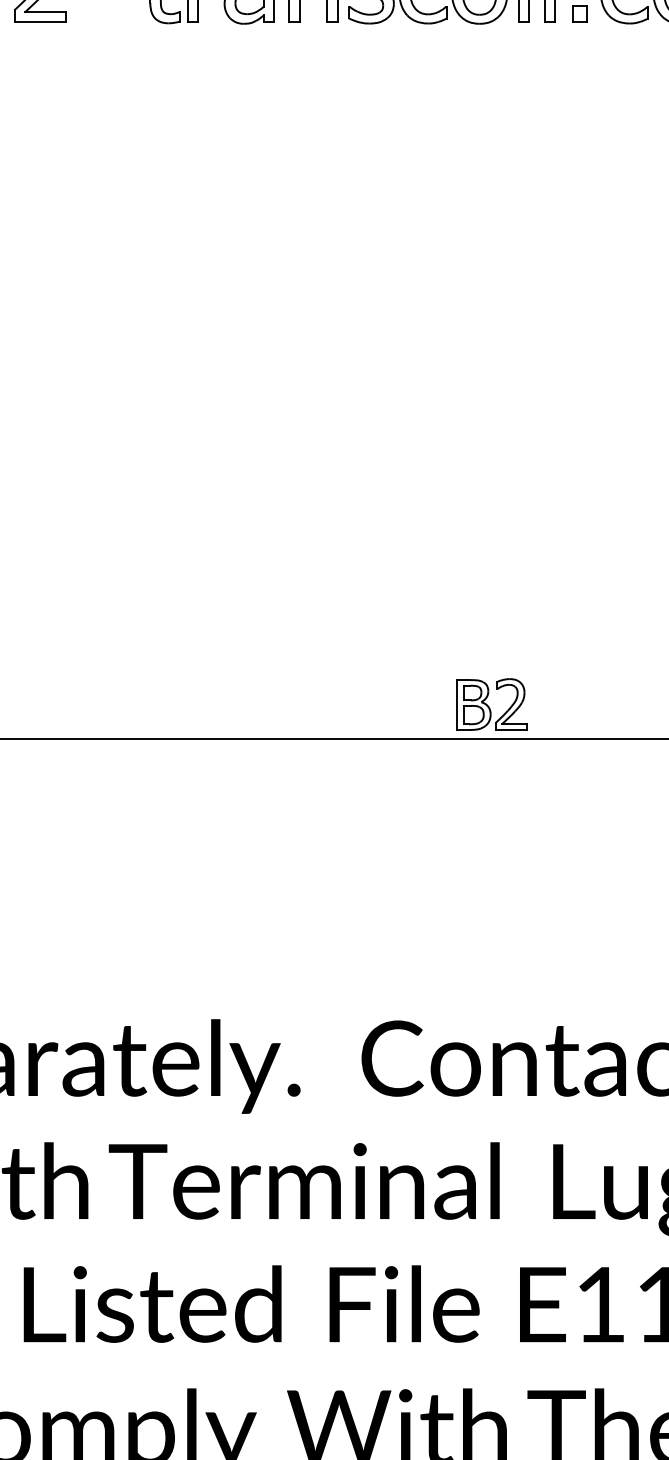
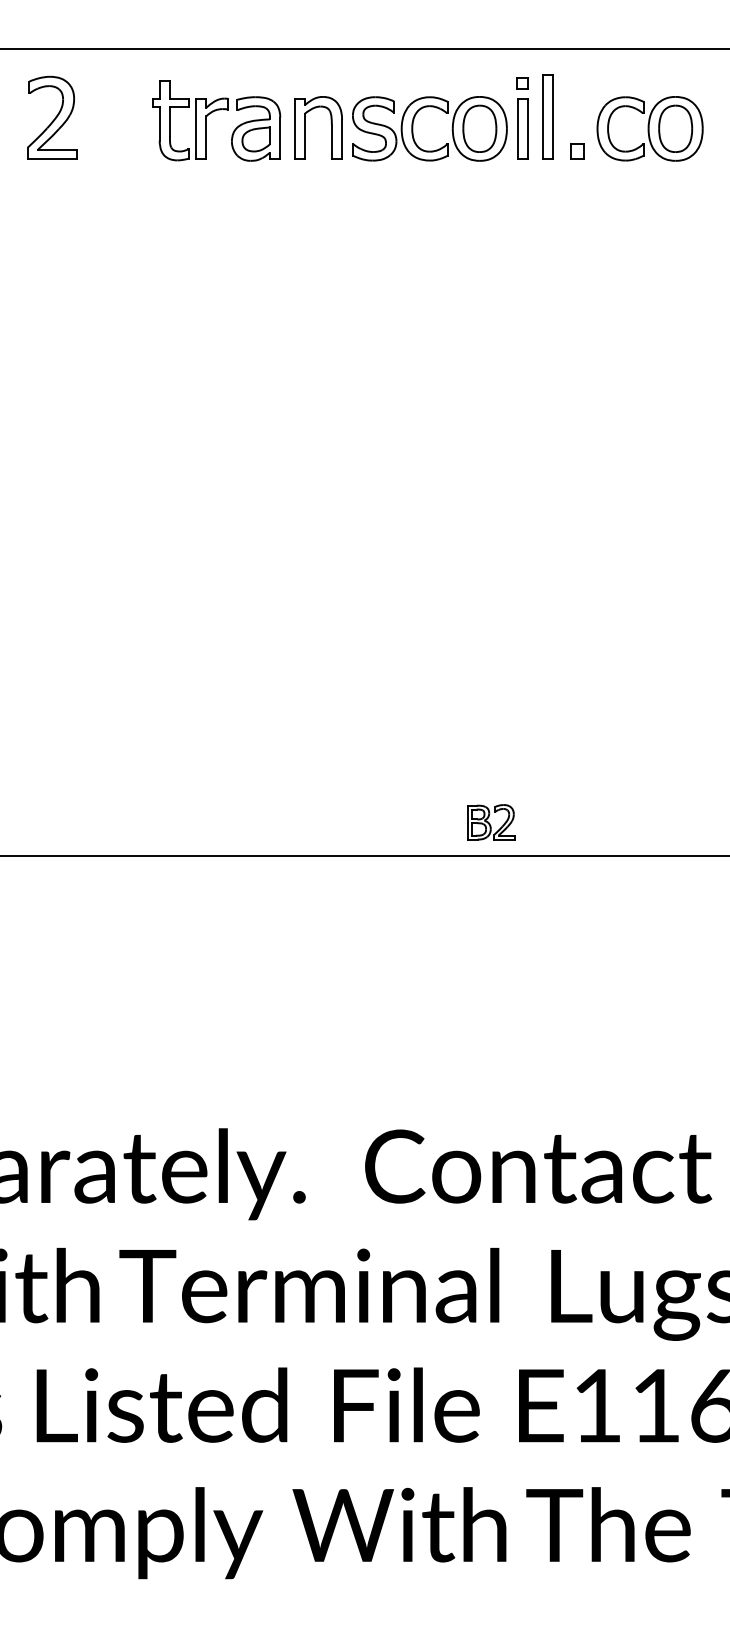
part: (491, 703) -> (491, 821), size x0.7

